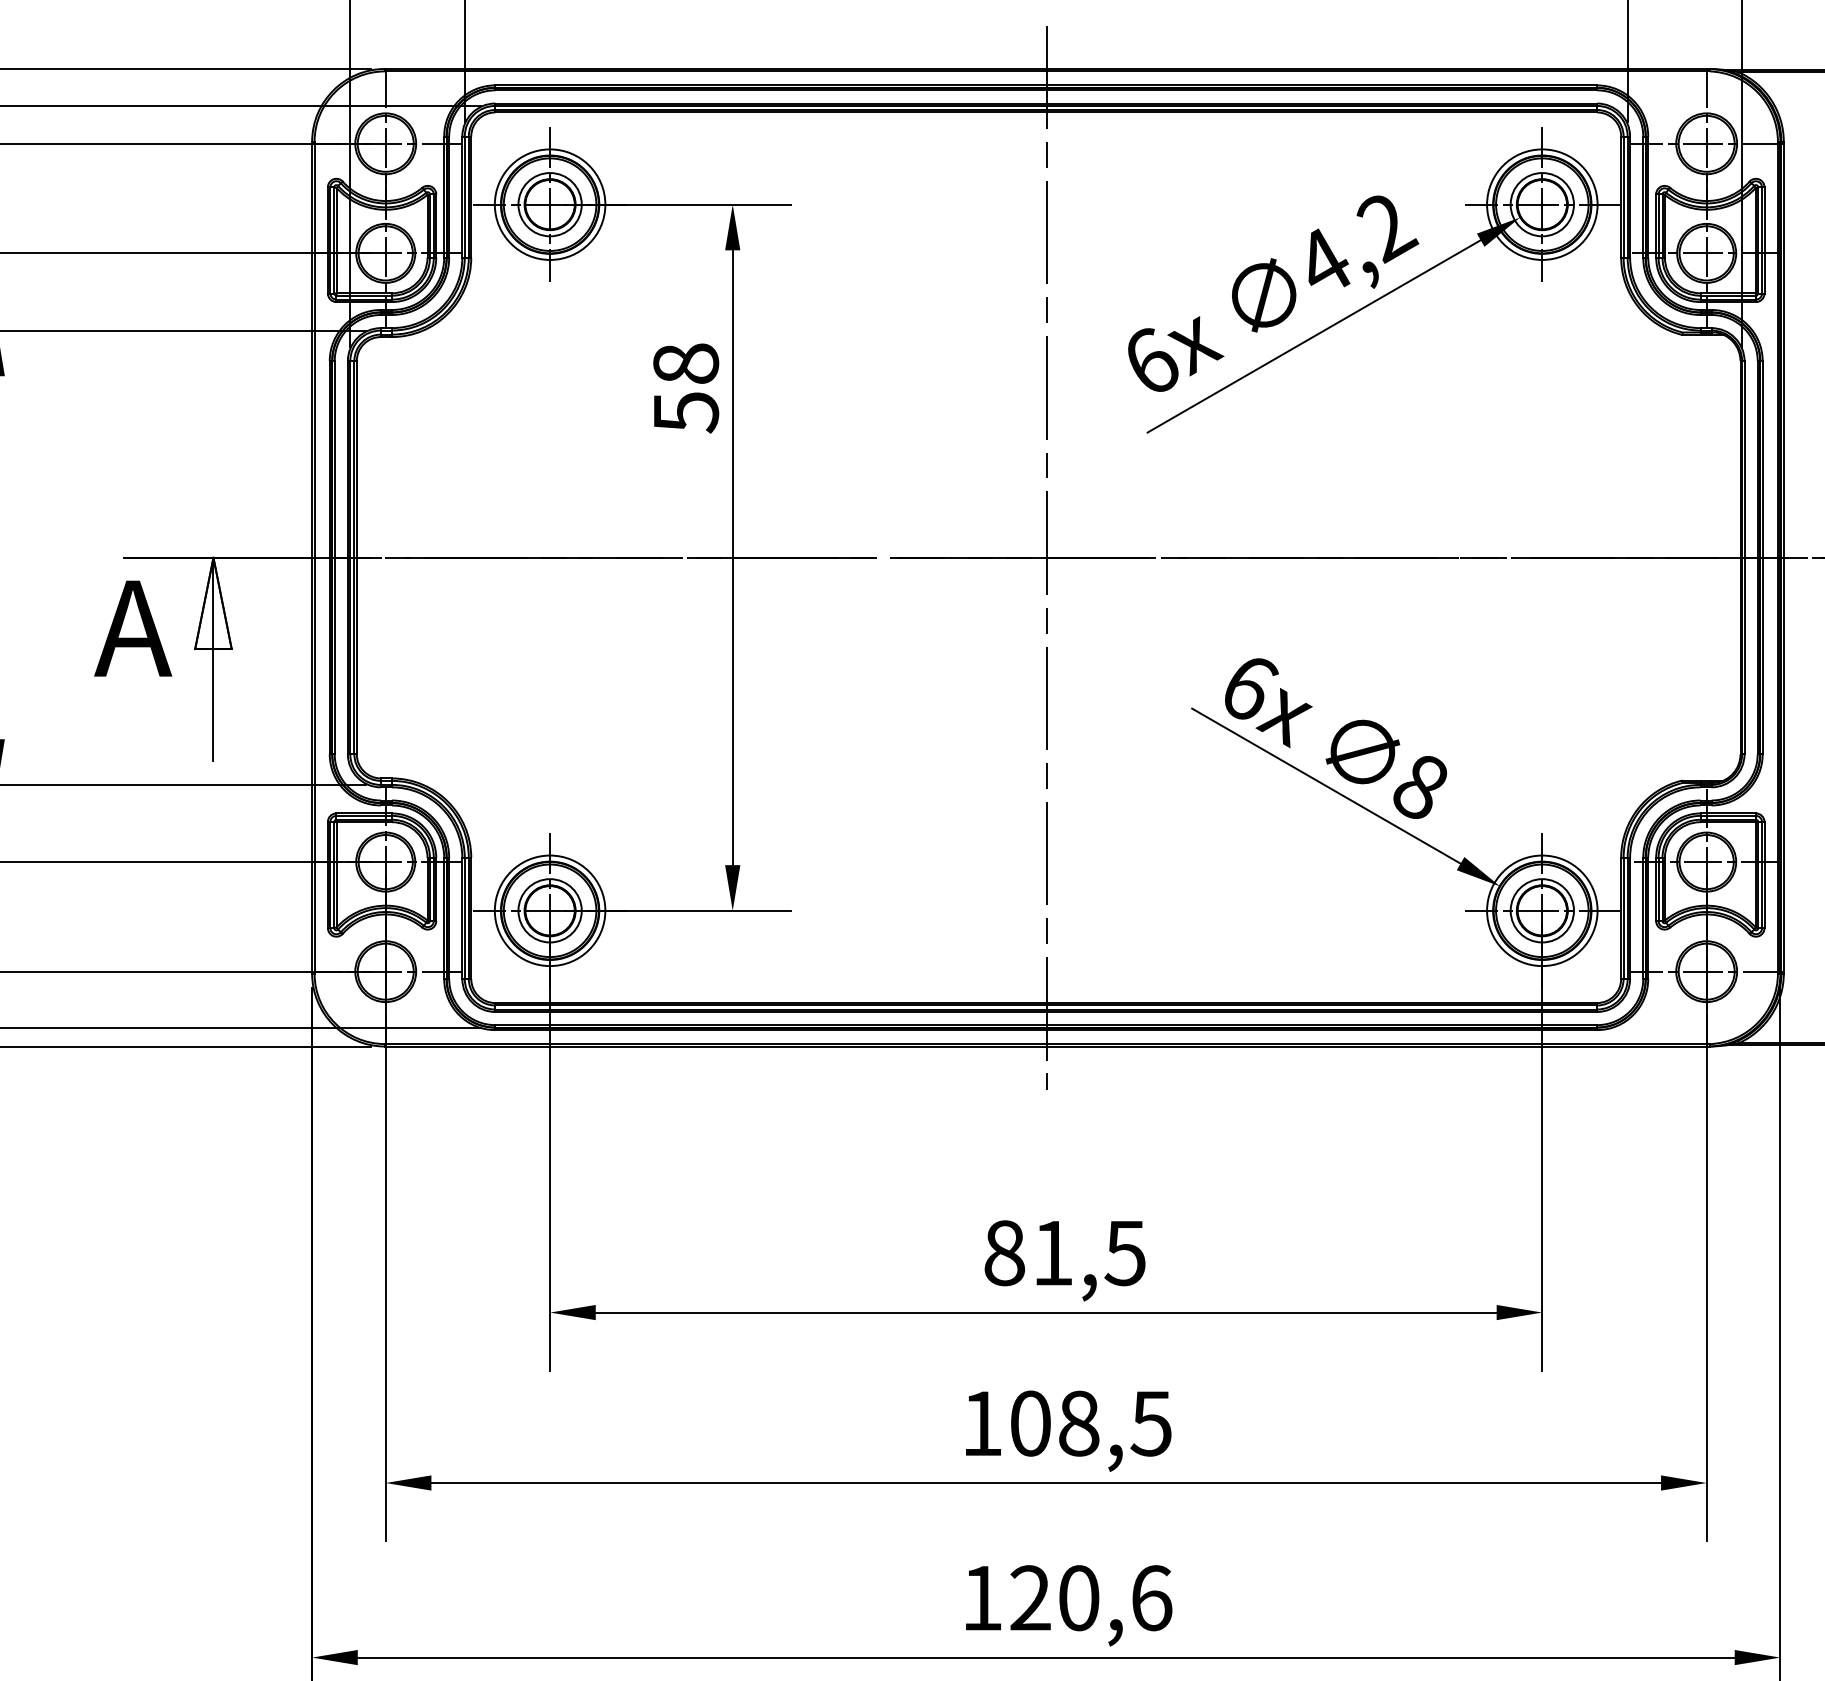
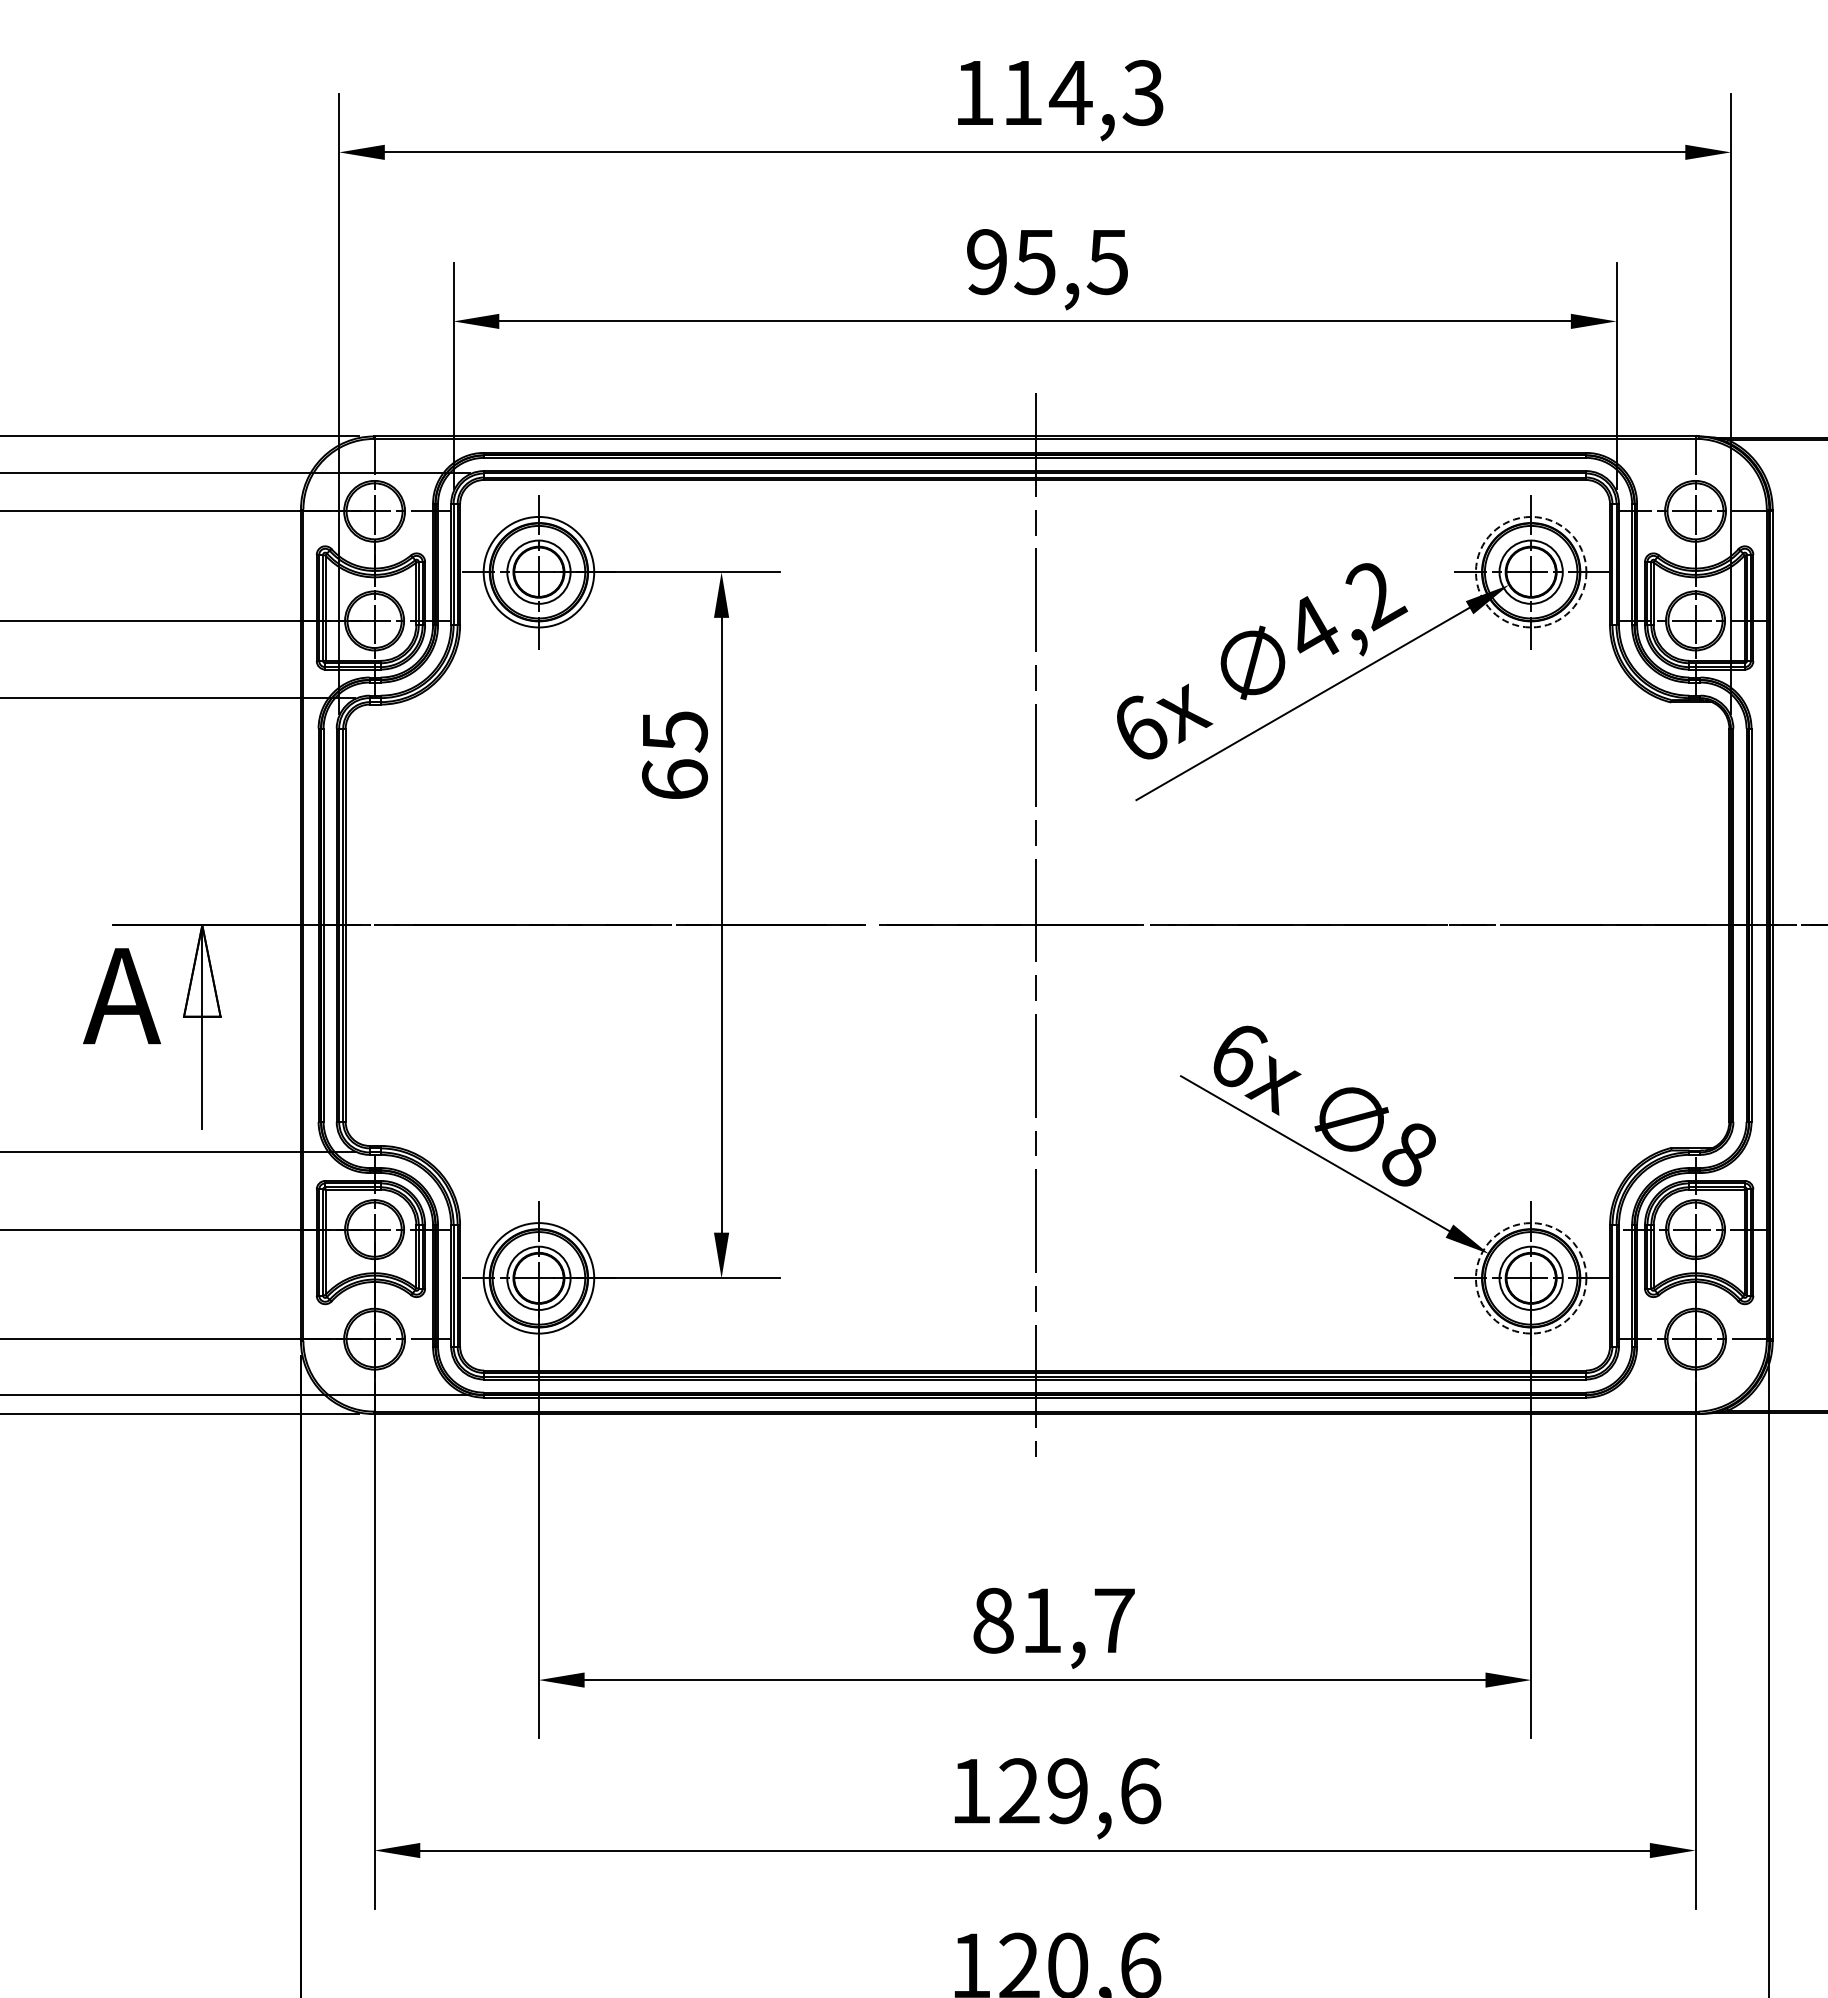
circle: (1541, 203) -> (1530, 571), solid -> dashed
text: (686, 388) -> (675, 756), 58 -> 65
circle: (1541, 910) -> (1530, 1278), solid -> dashed
text: (1124, 1252) -> (1113, 1620), 81,5 -> 81,7
text: (1091, 1423) -> (1080, 1791), 108,5 -> 129,6

